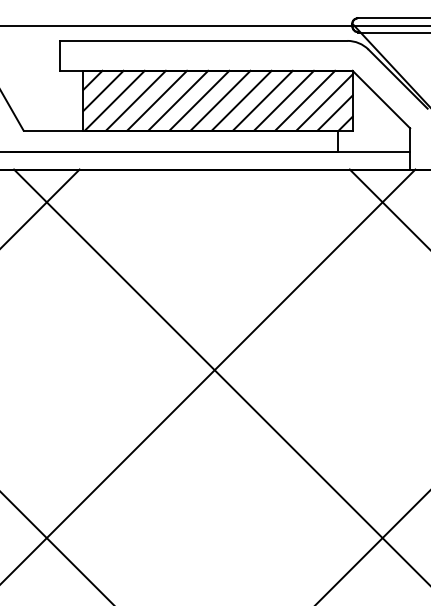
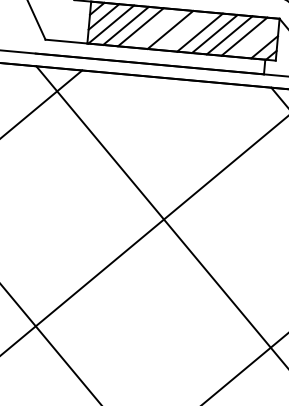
line: (178, 100) -> (155, 28), removed
line: (220, 100) -> (185, 31), removed
line: (324, 102) -> (257, 39), removed

